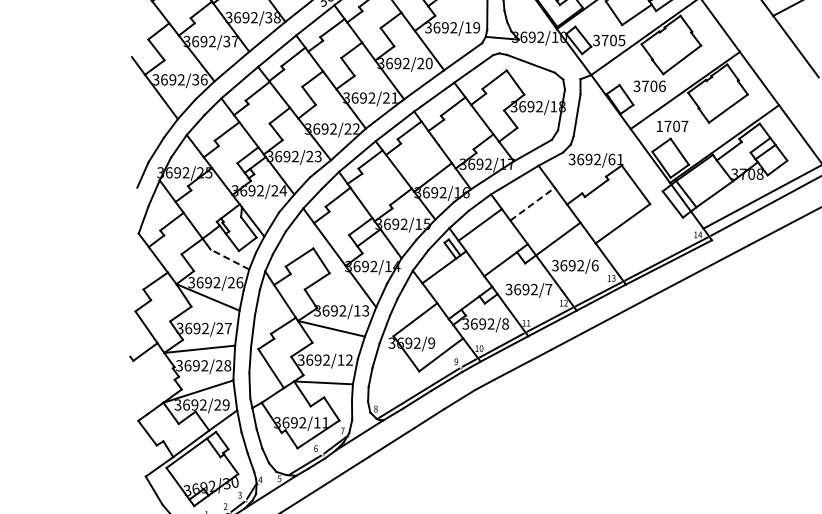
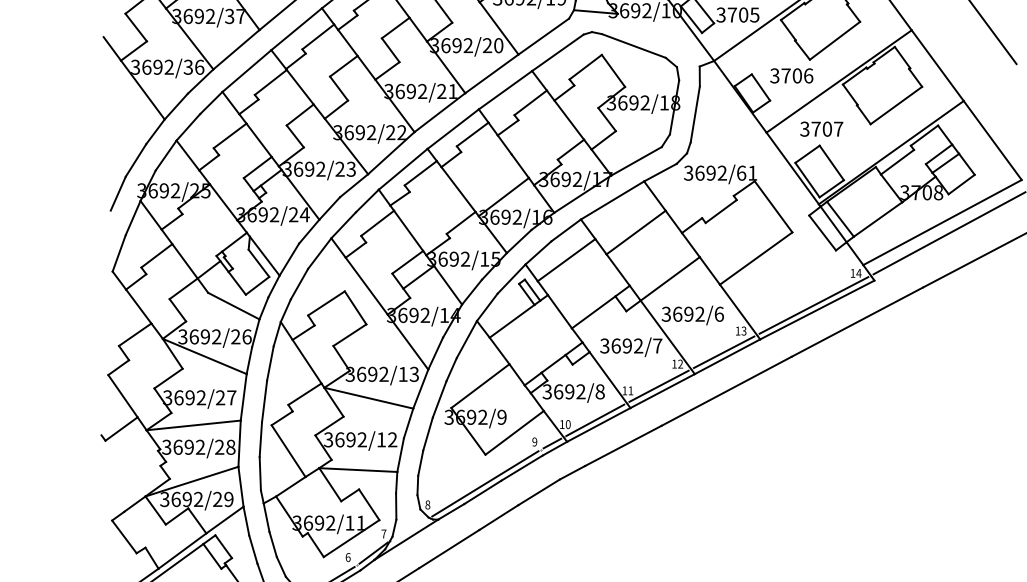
text: (659, 126) -> (804, 129), 1707 -> 3707
line: (532, 204) -> (636, 232), dashed -> solid
line: (229, 259) -> (233, 306), dashed -> solid

